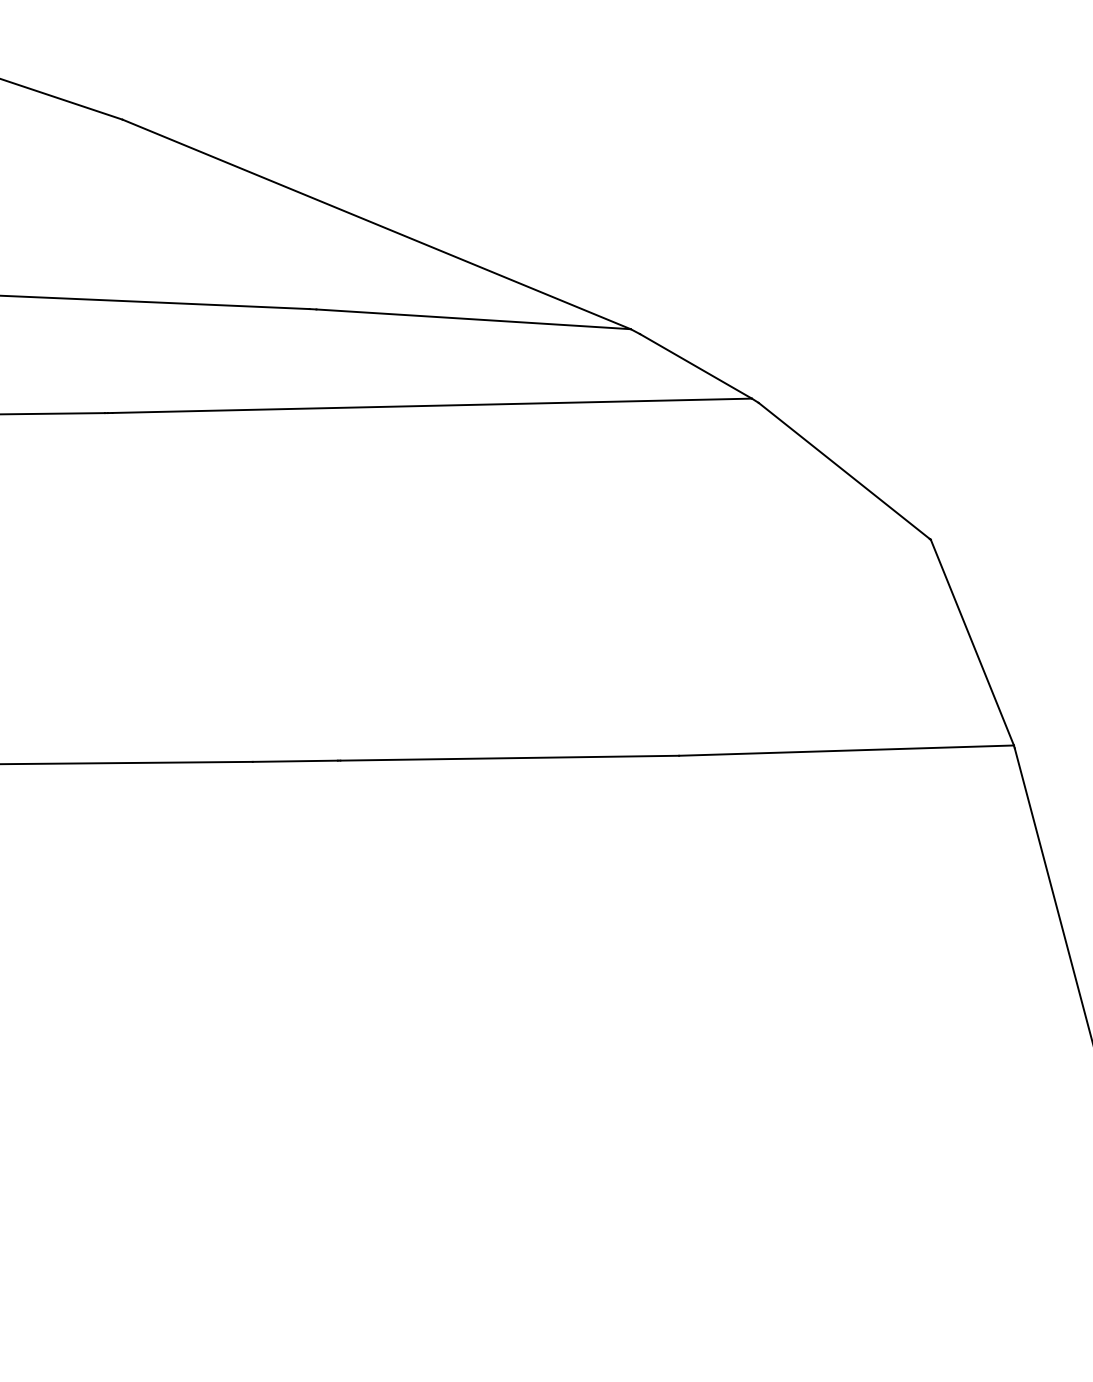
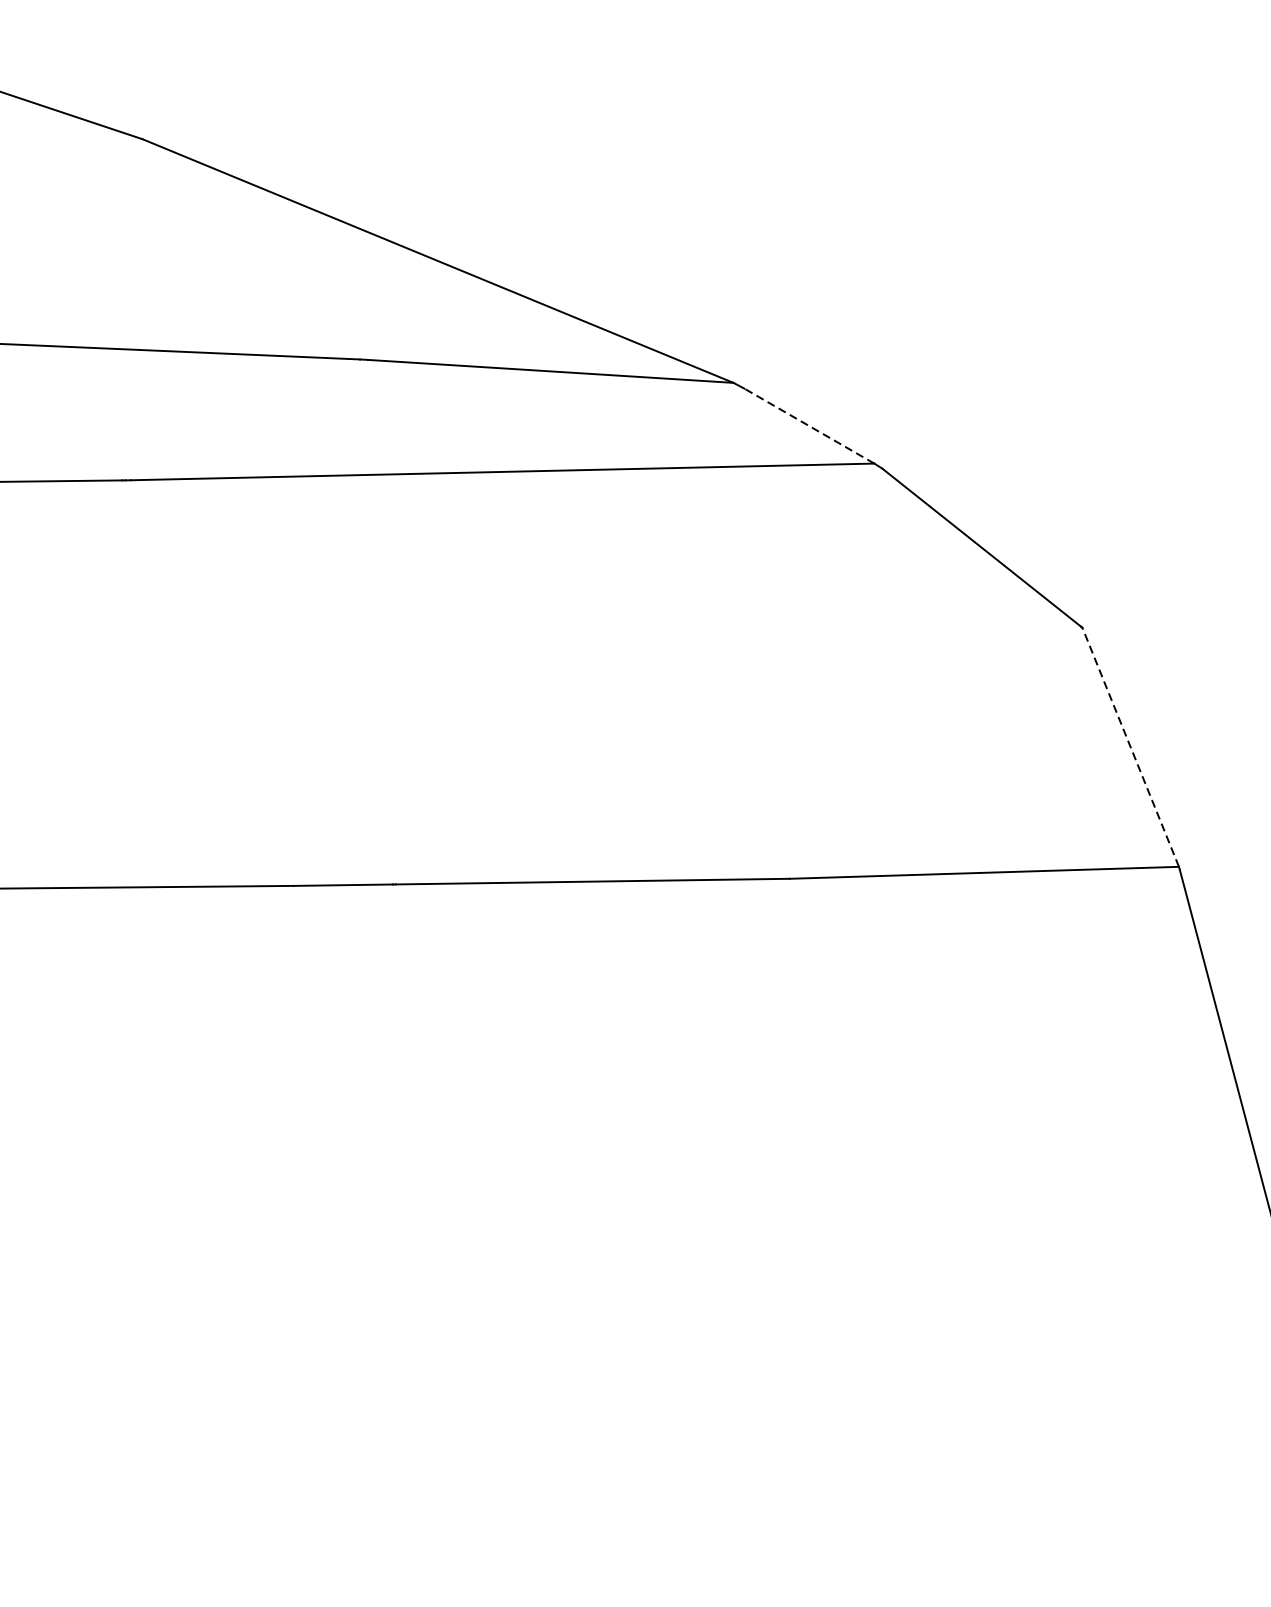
line: (695, 366) -> (808, 426), solid -> dashed
line: (972, 642) -> (1130, 747), solid -> dashed

